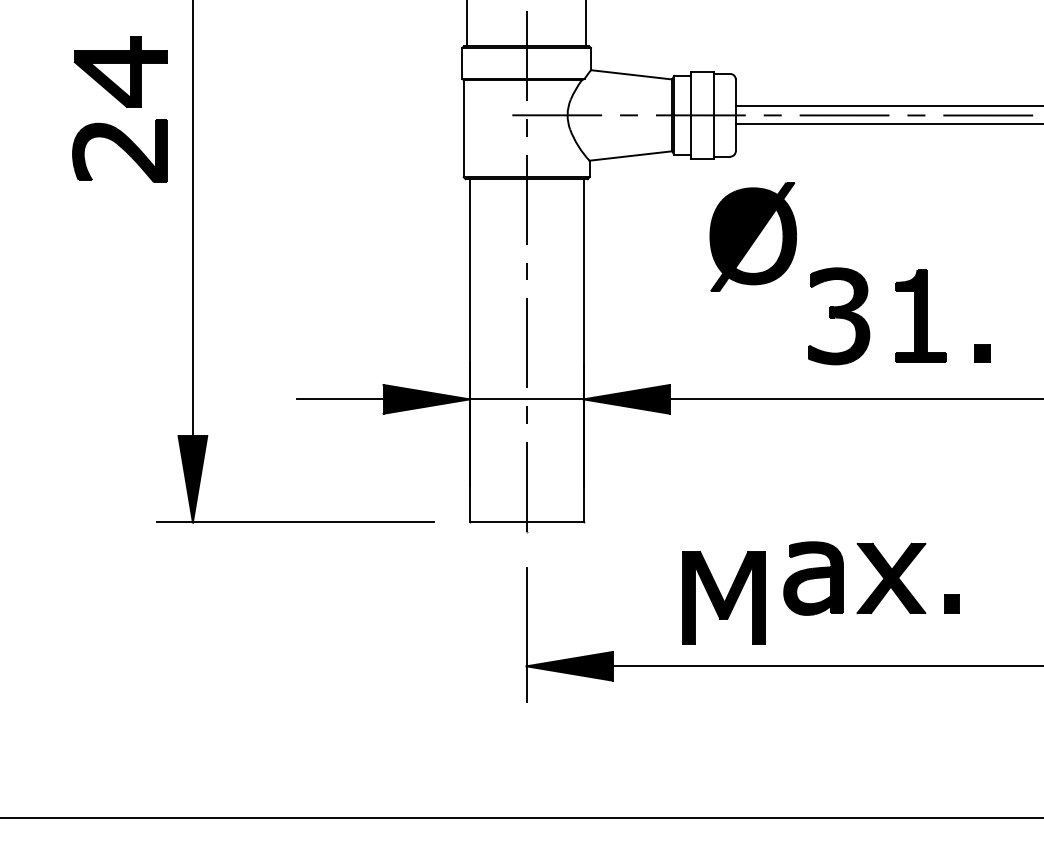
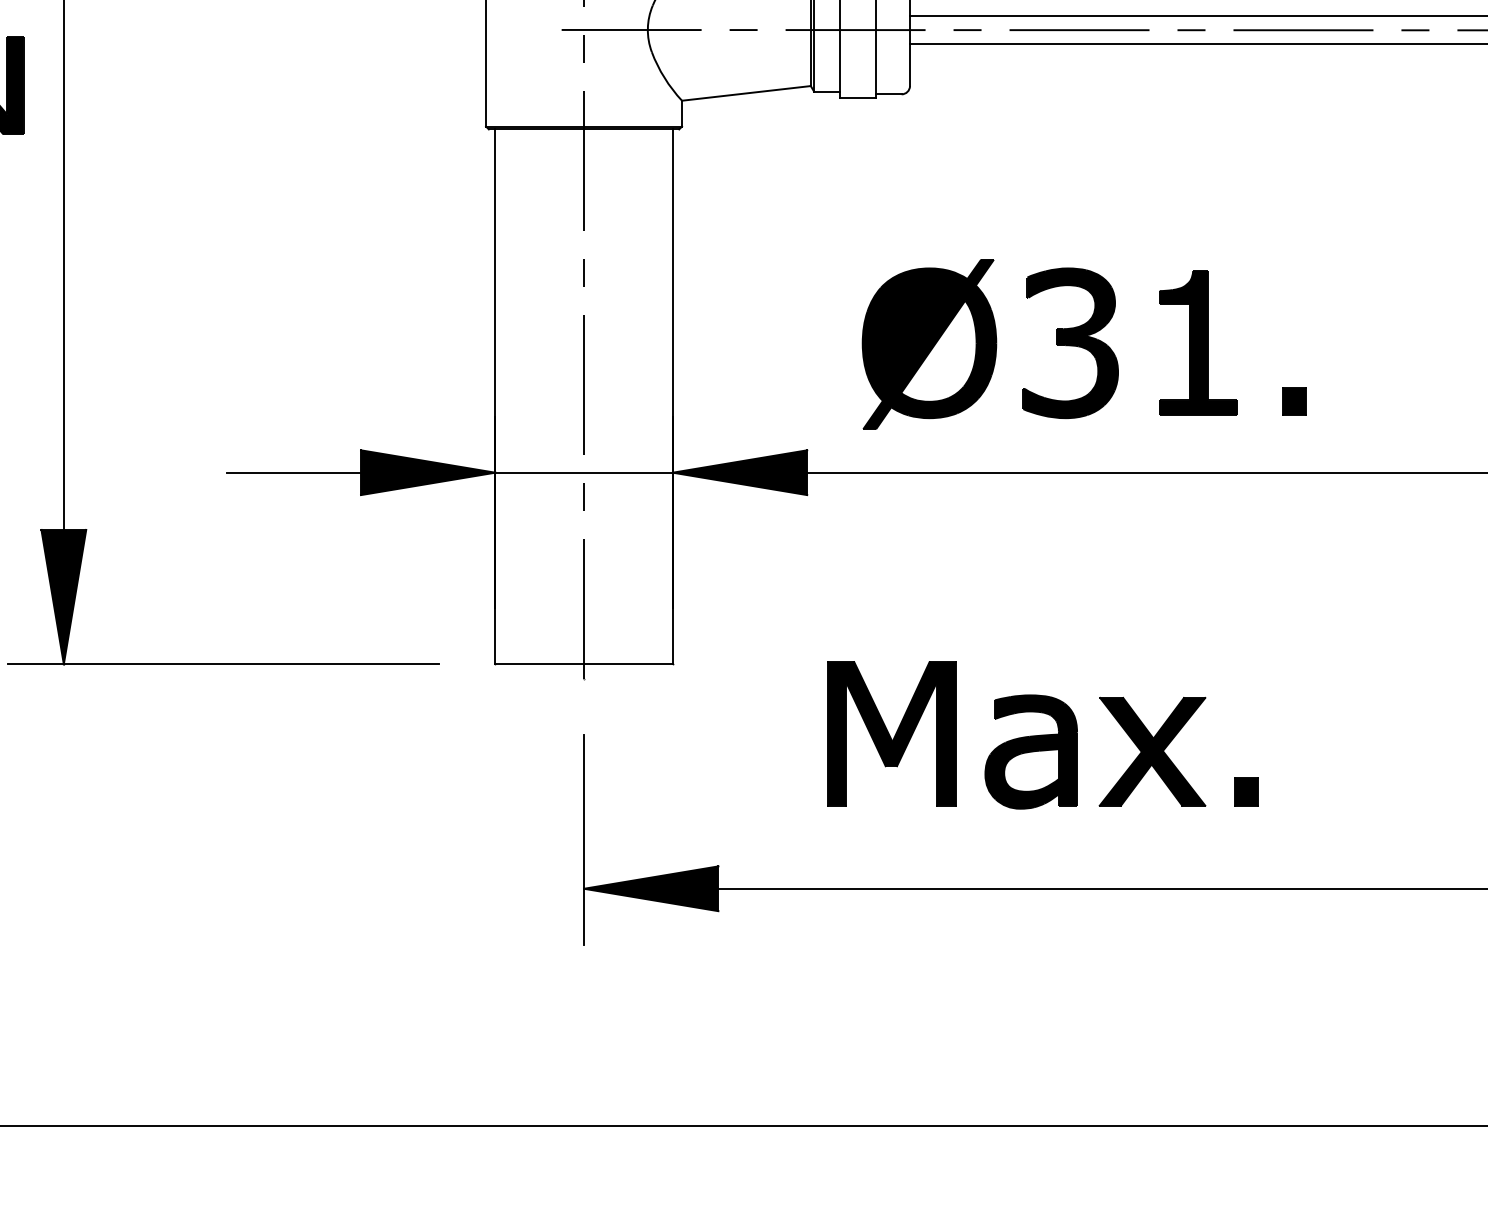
part: (752, 236) -> (928, 343), moved
part: (723, 597) -> (890, 733), moved

